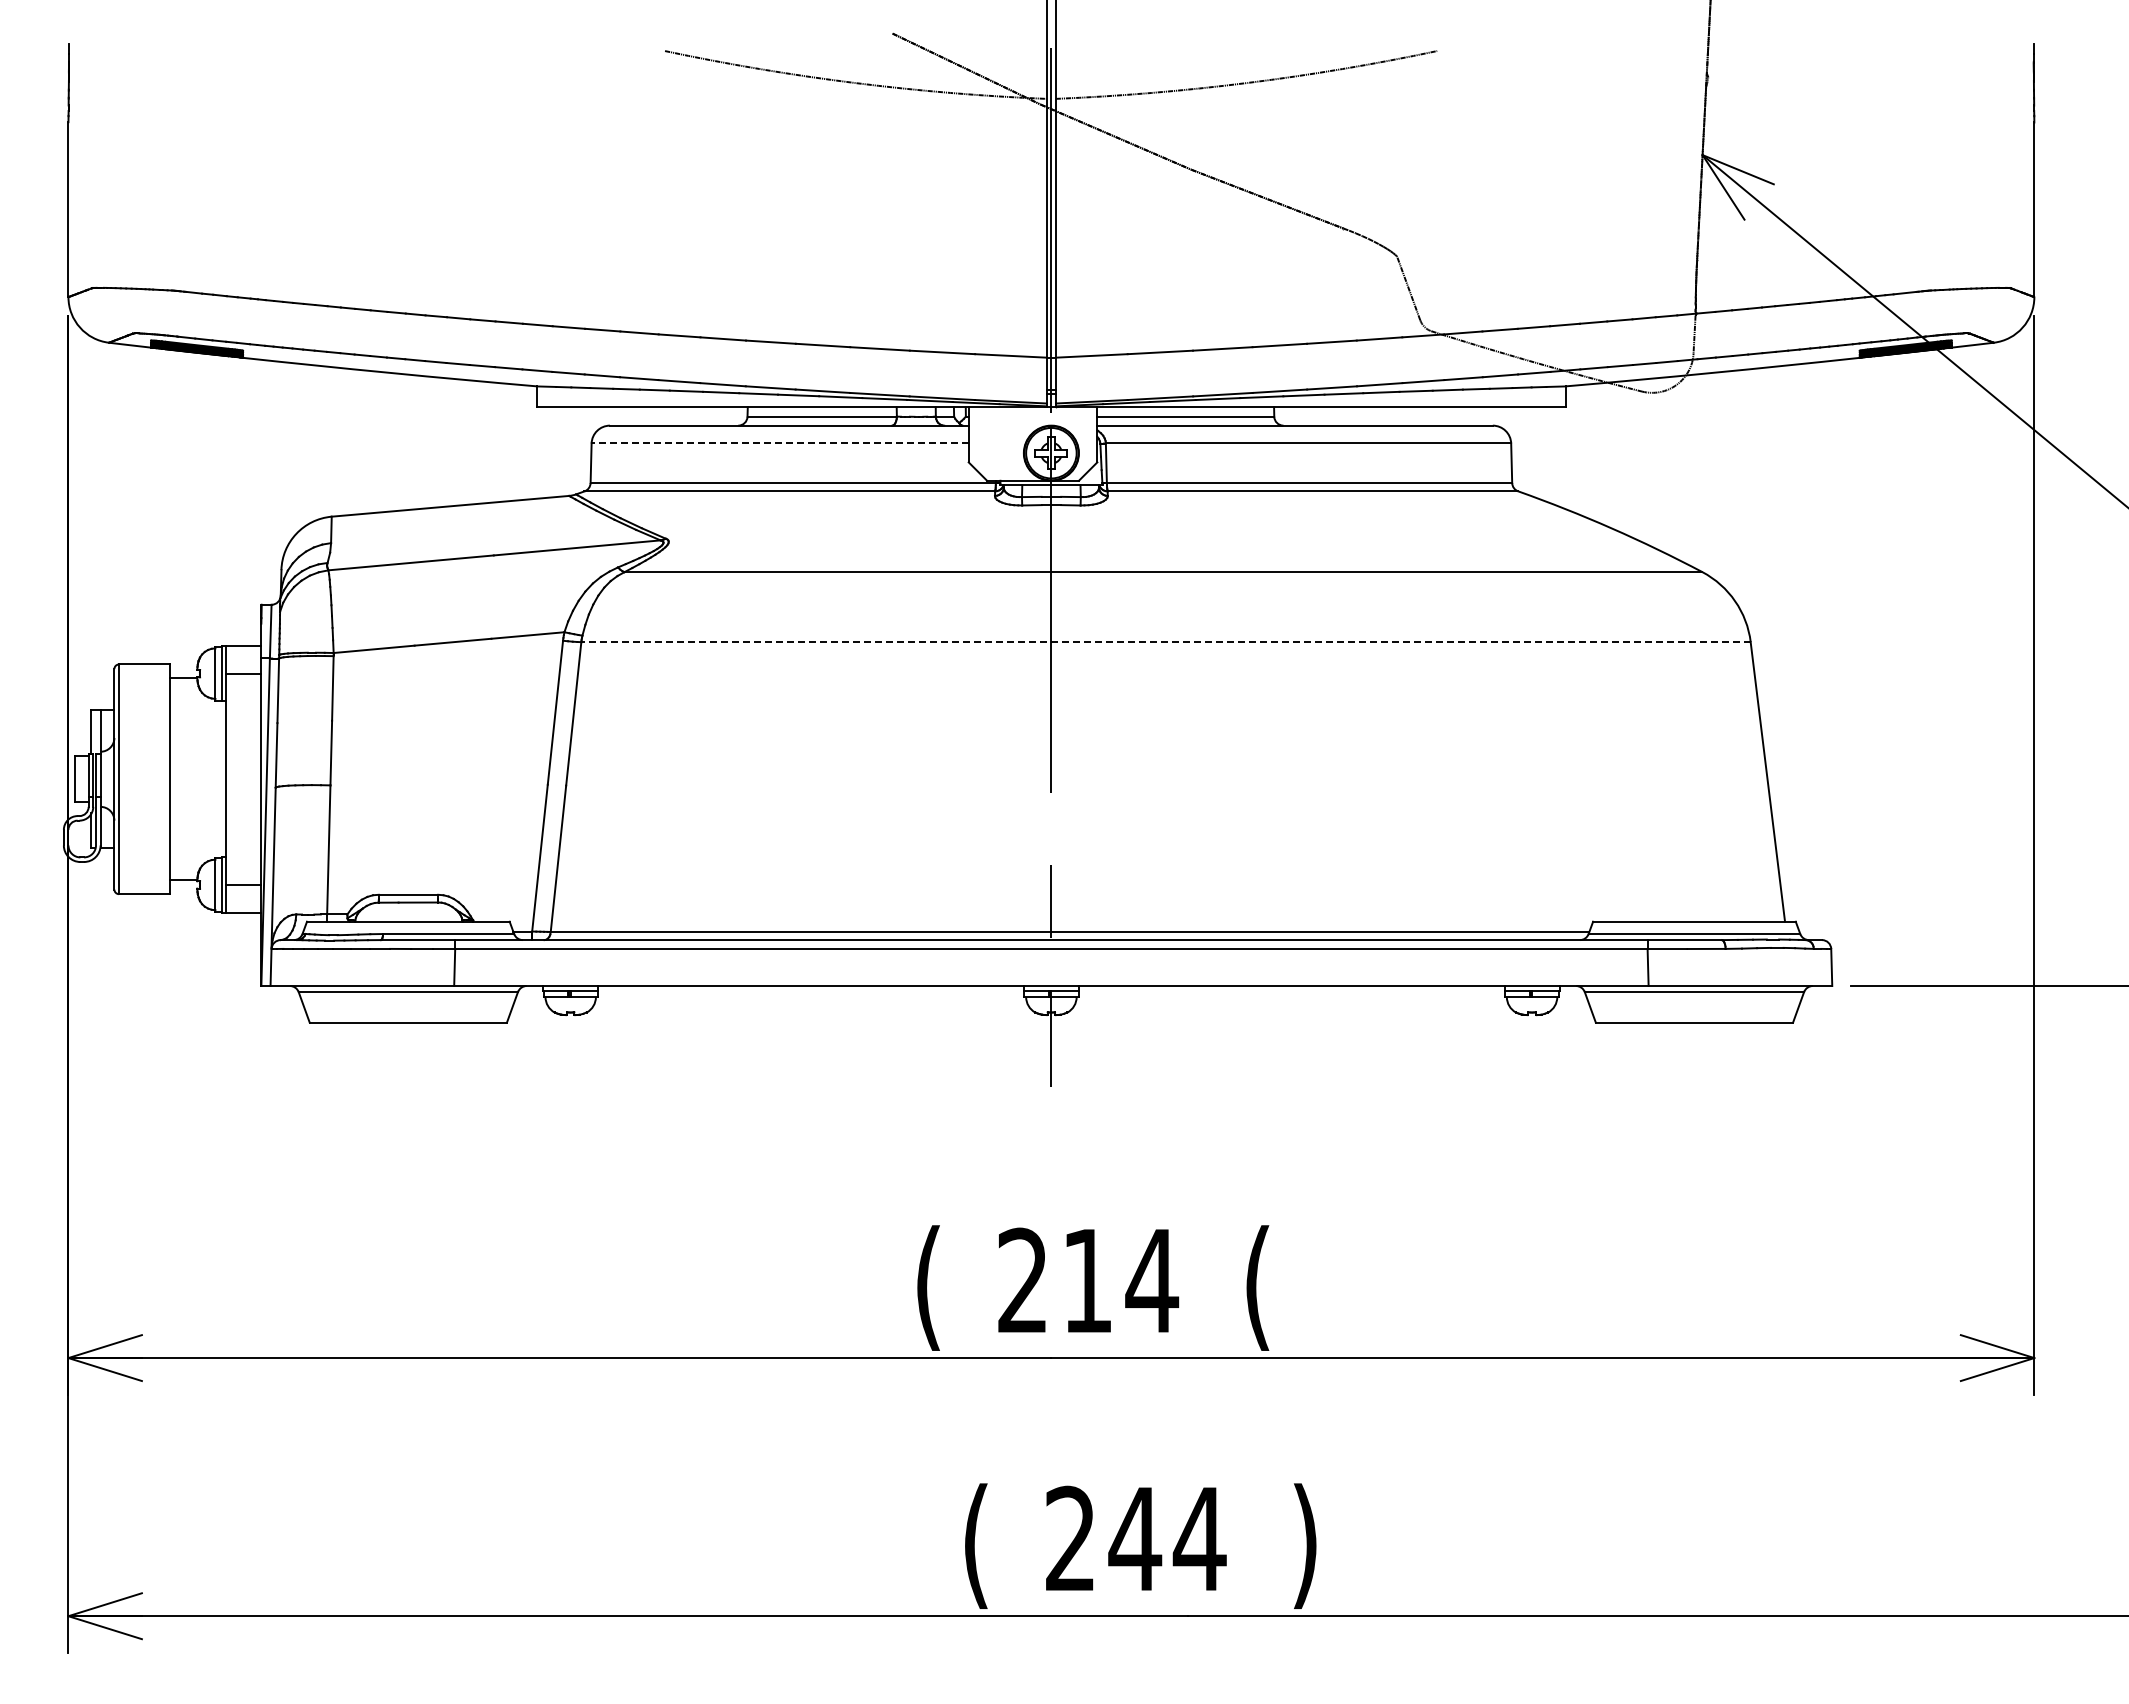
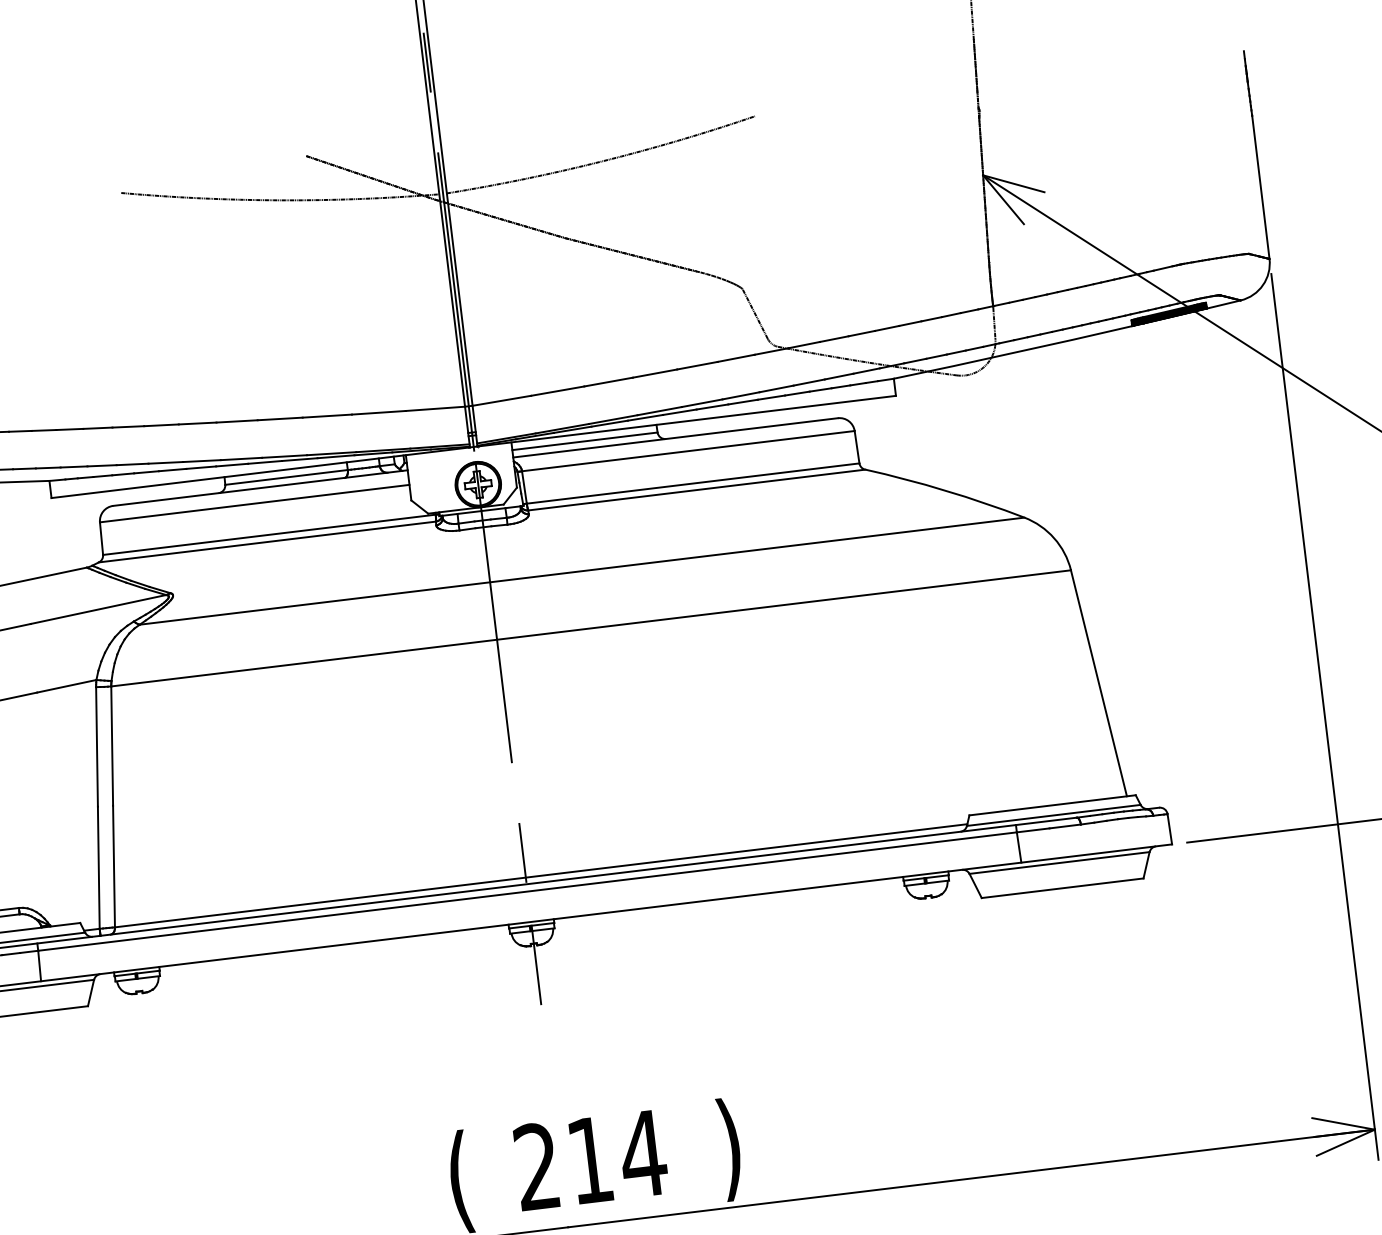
line: (780, 443) -> (255, 503), dashed -> solid
line: (1166, 642) -> (591, 628), dashed -> solid
text: (1257, 1287) -> (730, 1148), ( -> )

